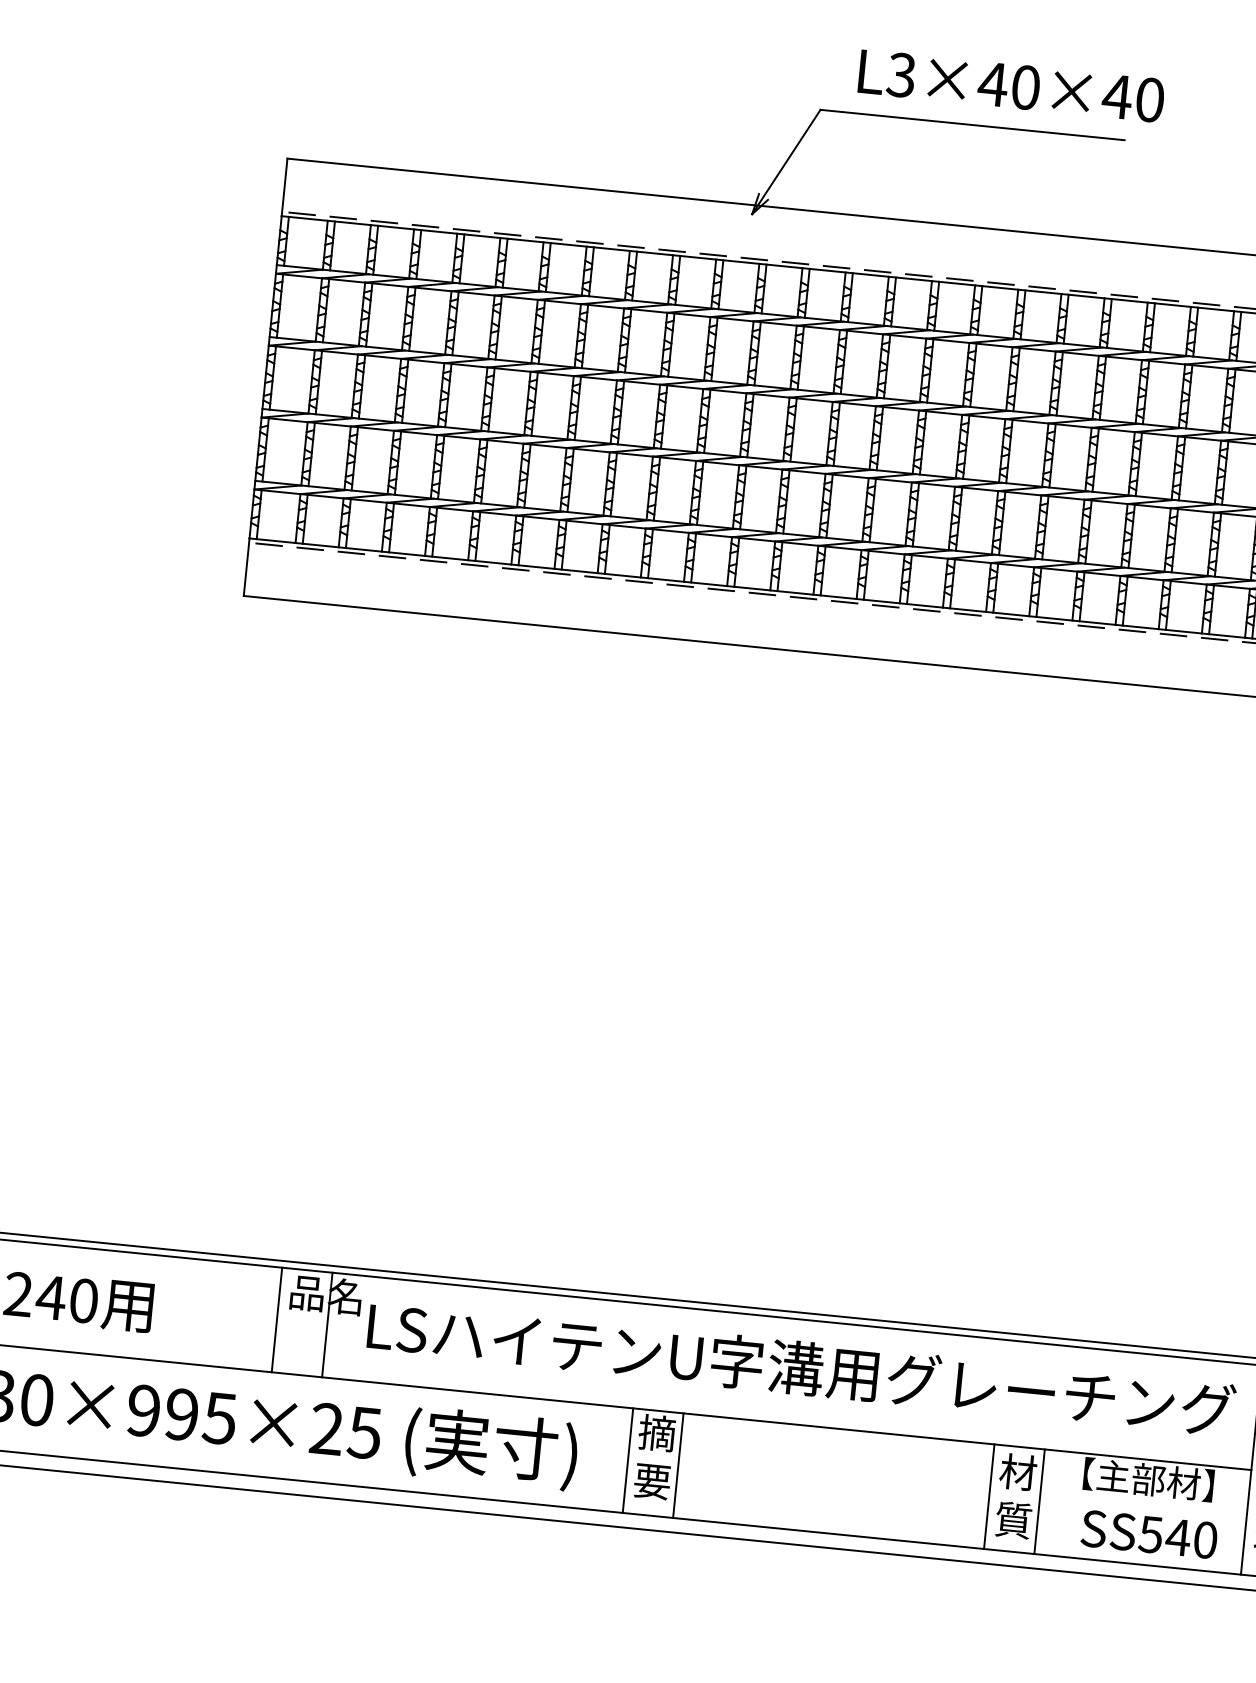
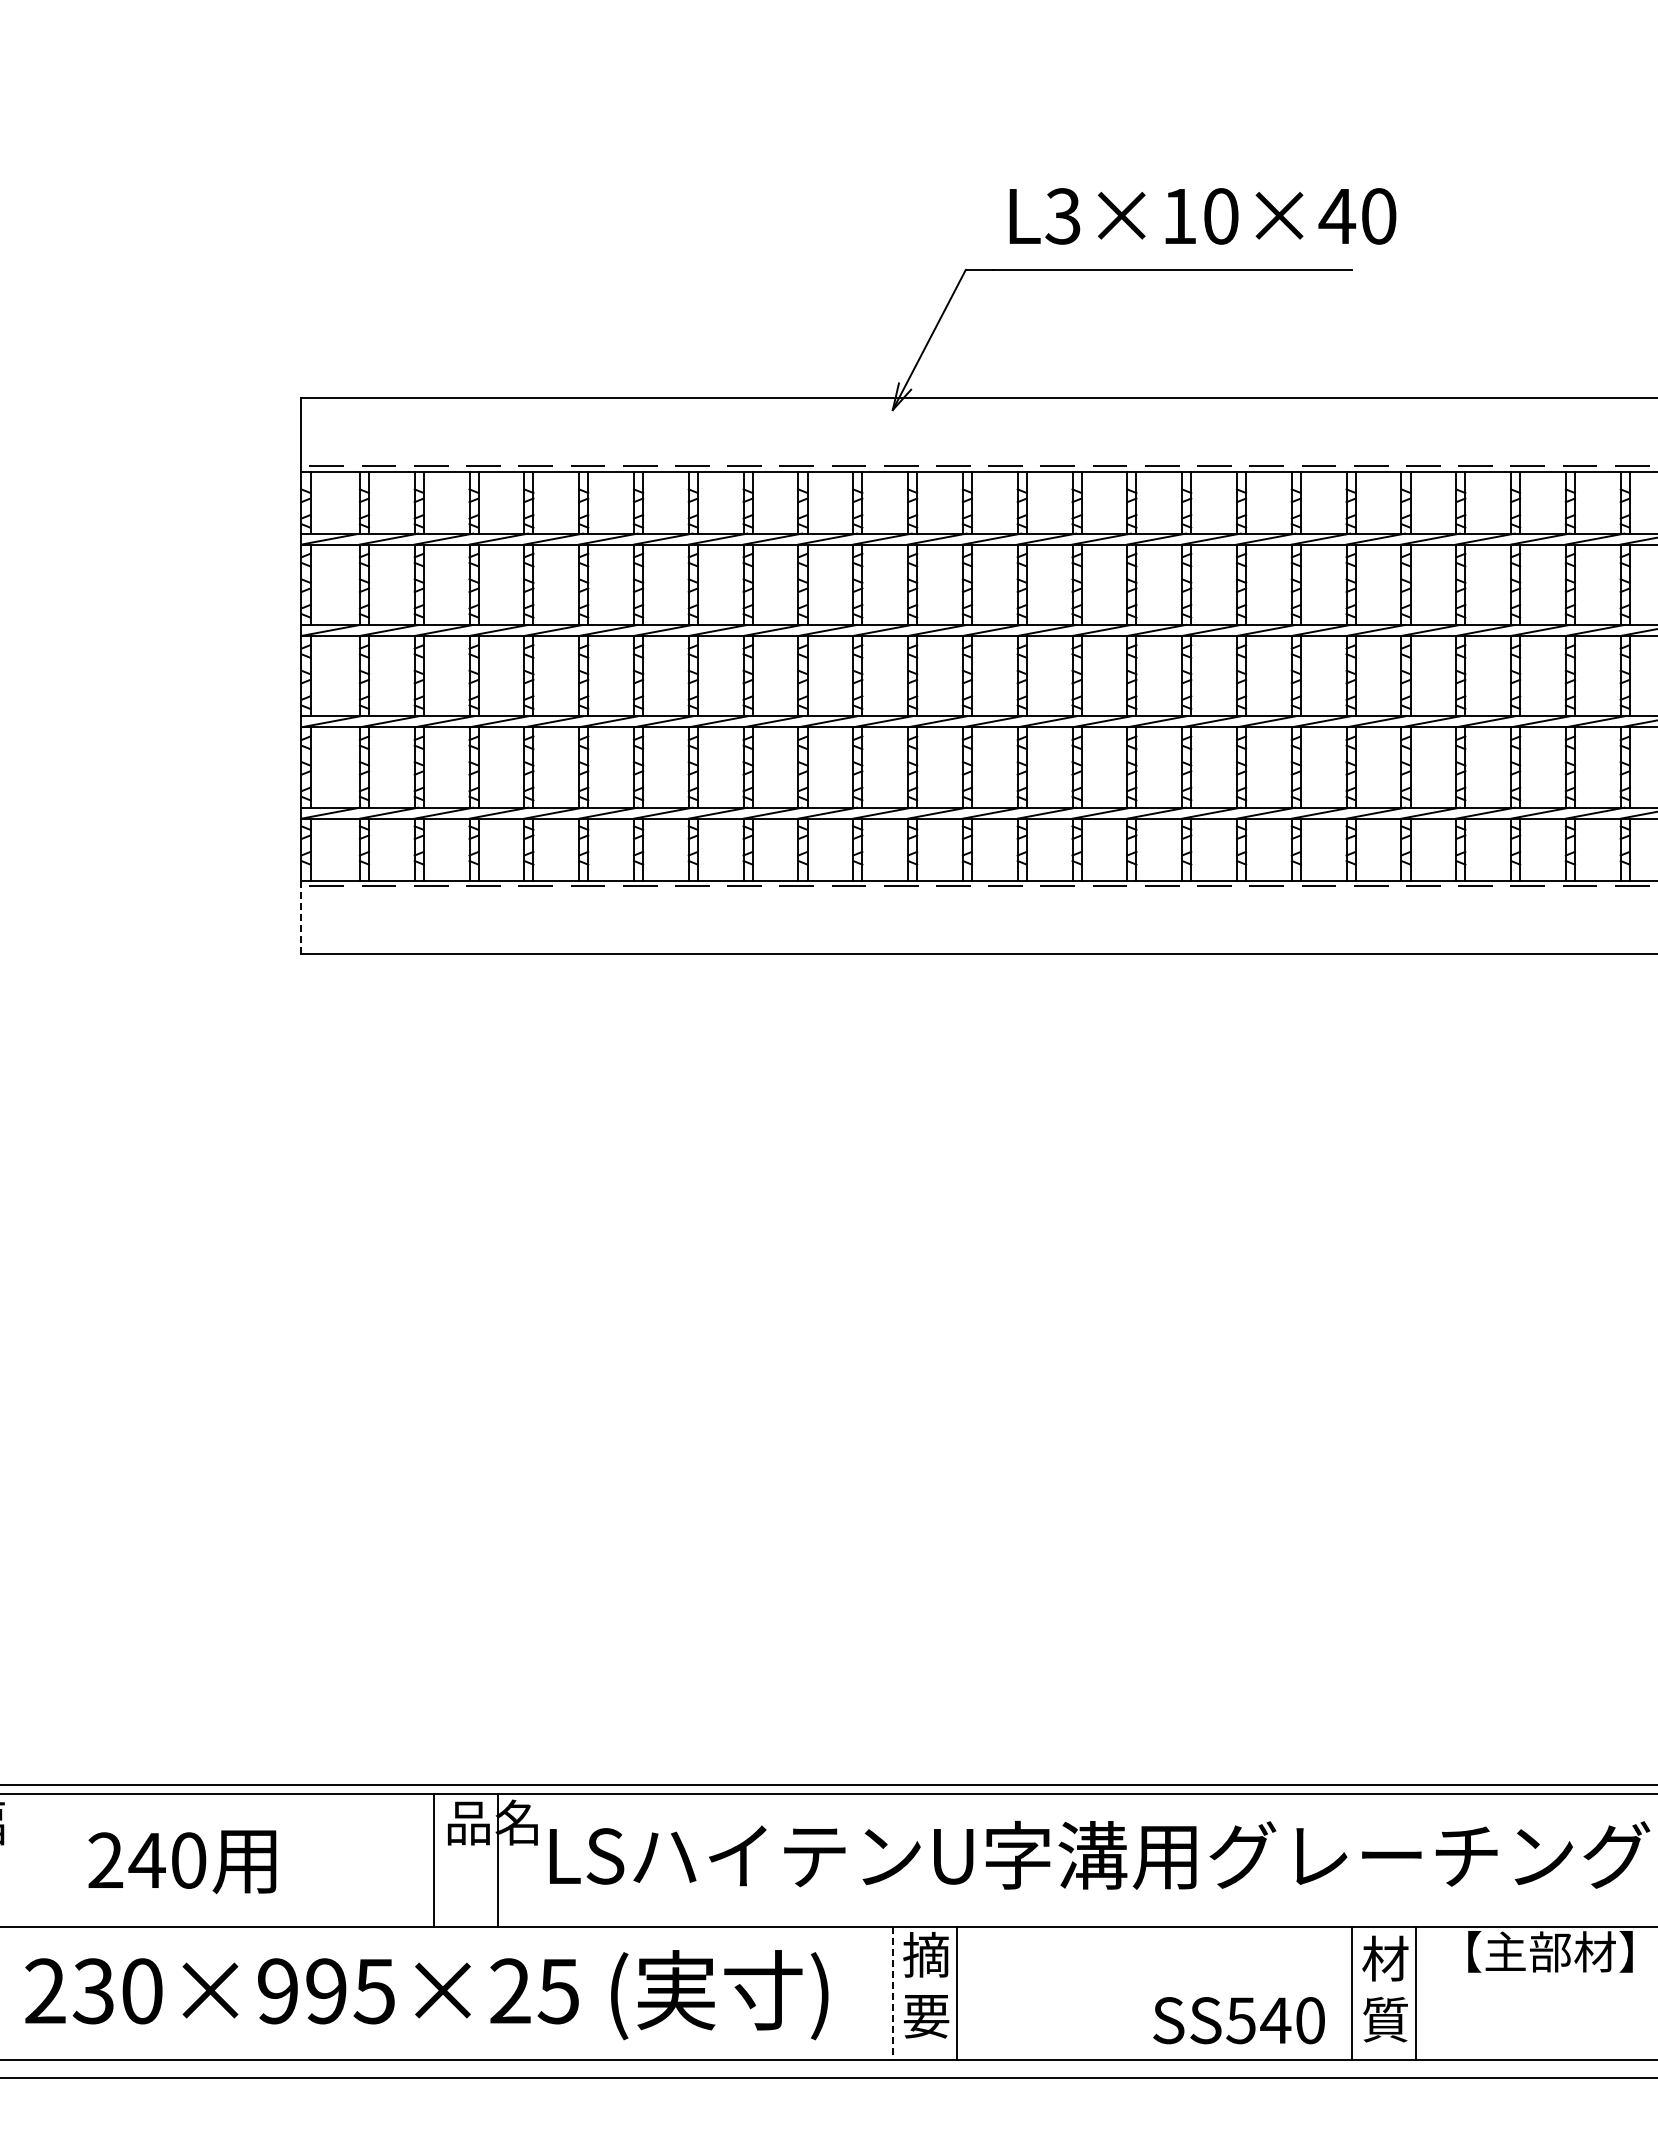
text: (993, 84) -> (1179, 216), L3×40×40 -> L3×10×40
line: (246, 567) -> (301, 917), solid -> dashed
line: (628, 1460) -> (893, 1993), solid -> dashed
text: (1148, 1534) -> (1238, 2020), moved

